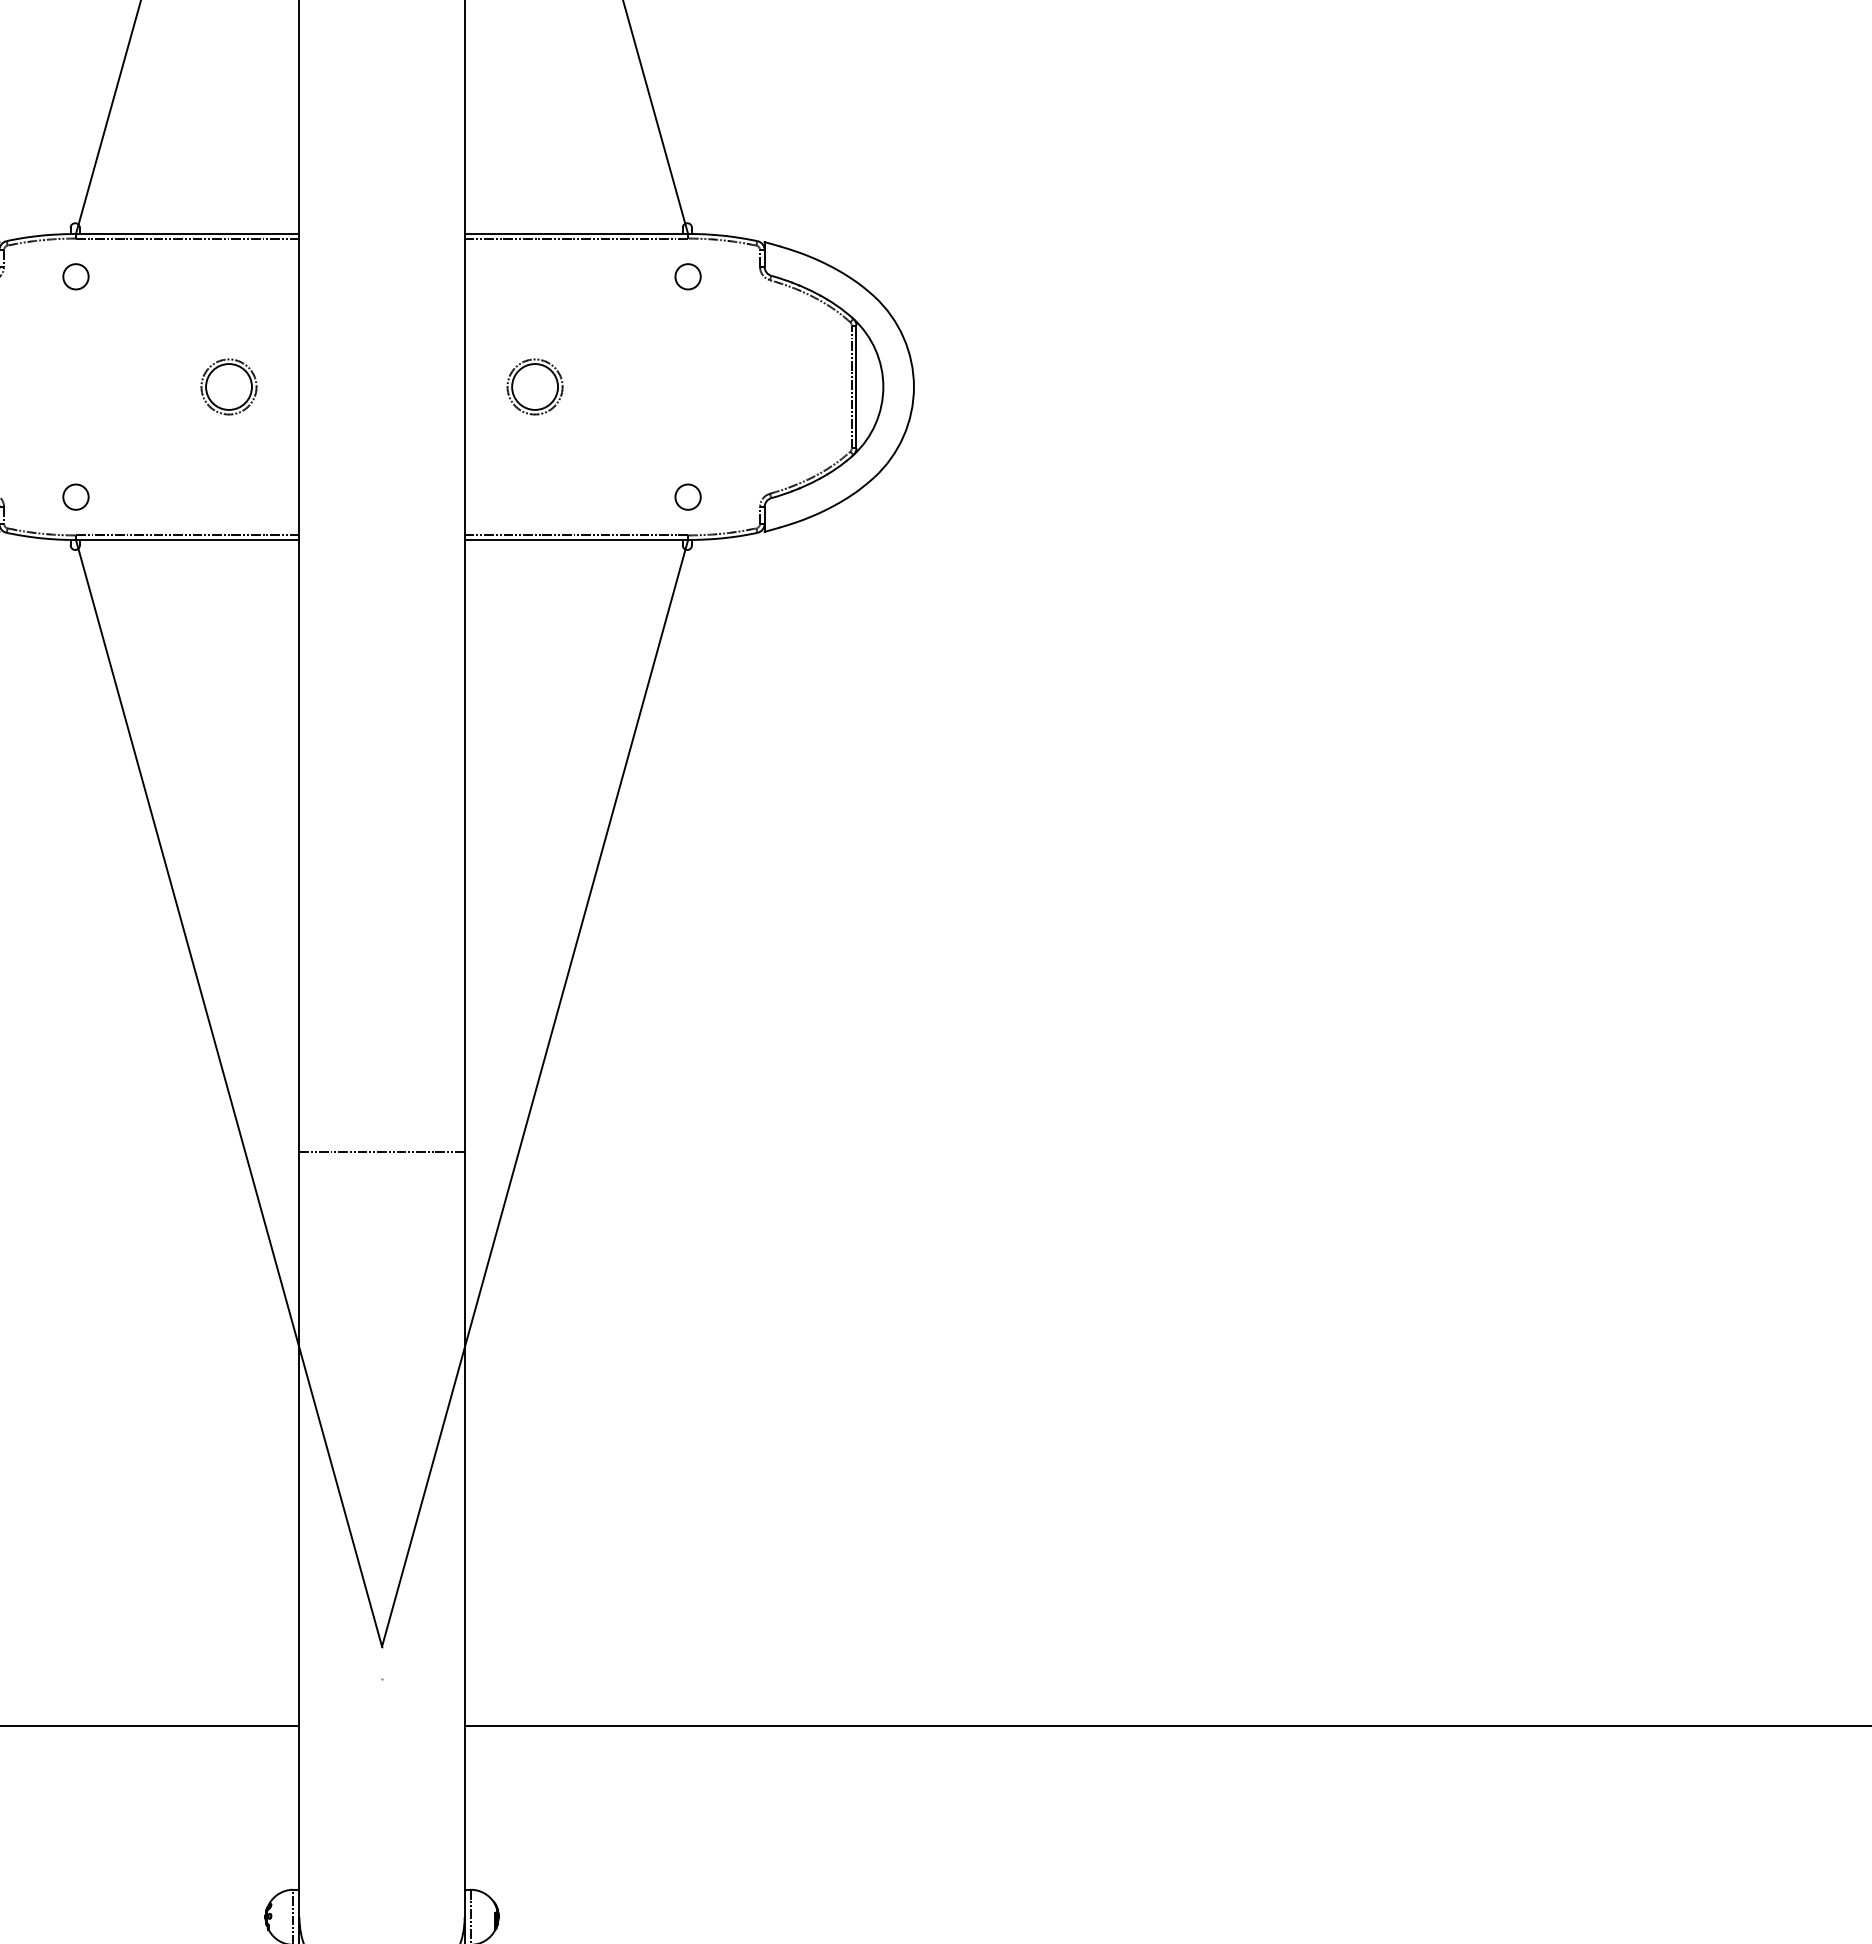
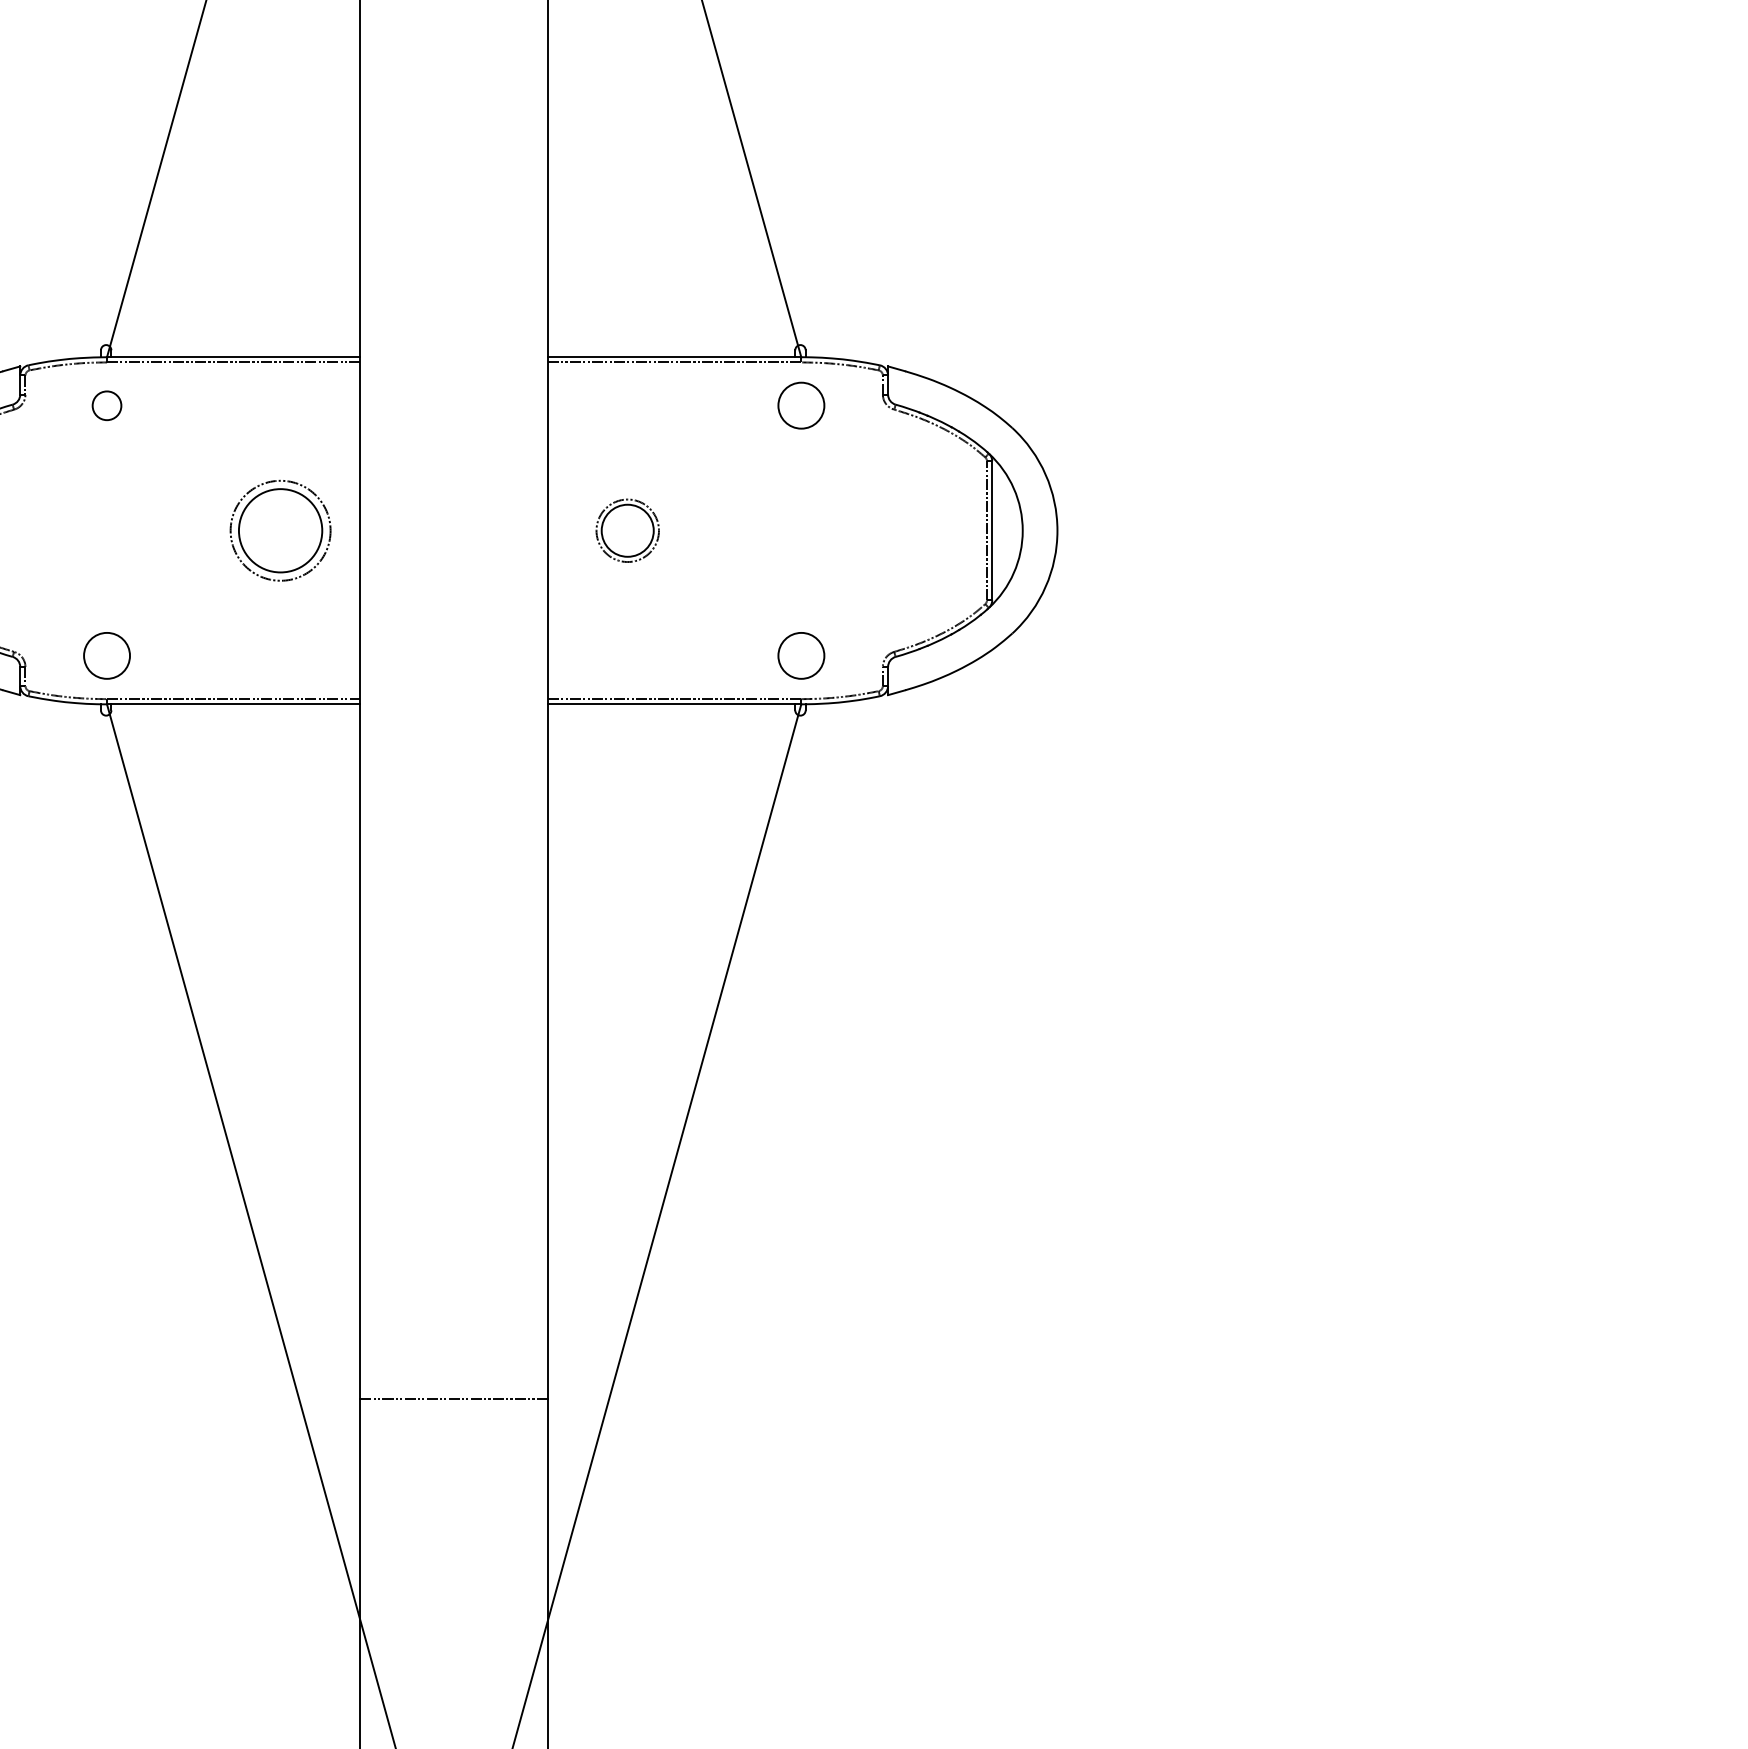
circle: (687, 276) -> (800, 405), size x1.6
part: (228, 386) -> (280, 530), size x1.6
circle: (75, 496) -> (106, 654), size x1.6
circle: (687, 496) -> (800, 654), size x1.6

